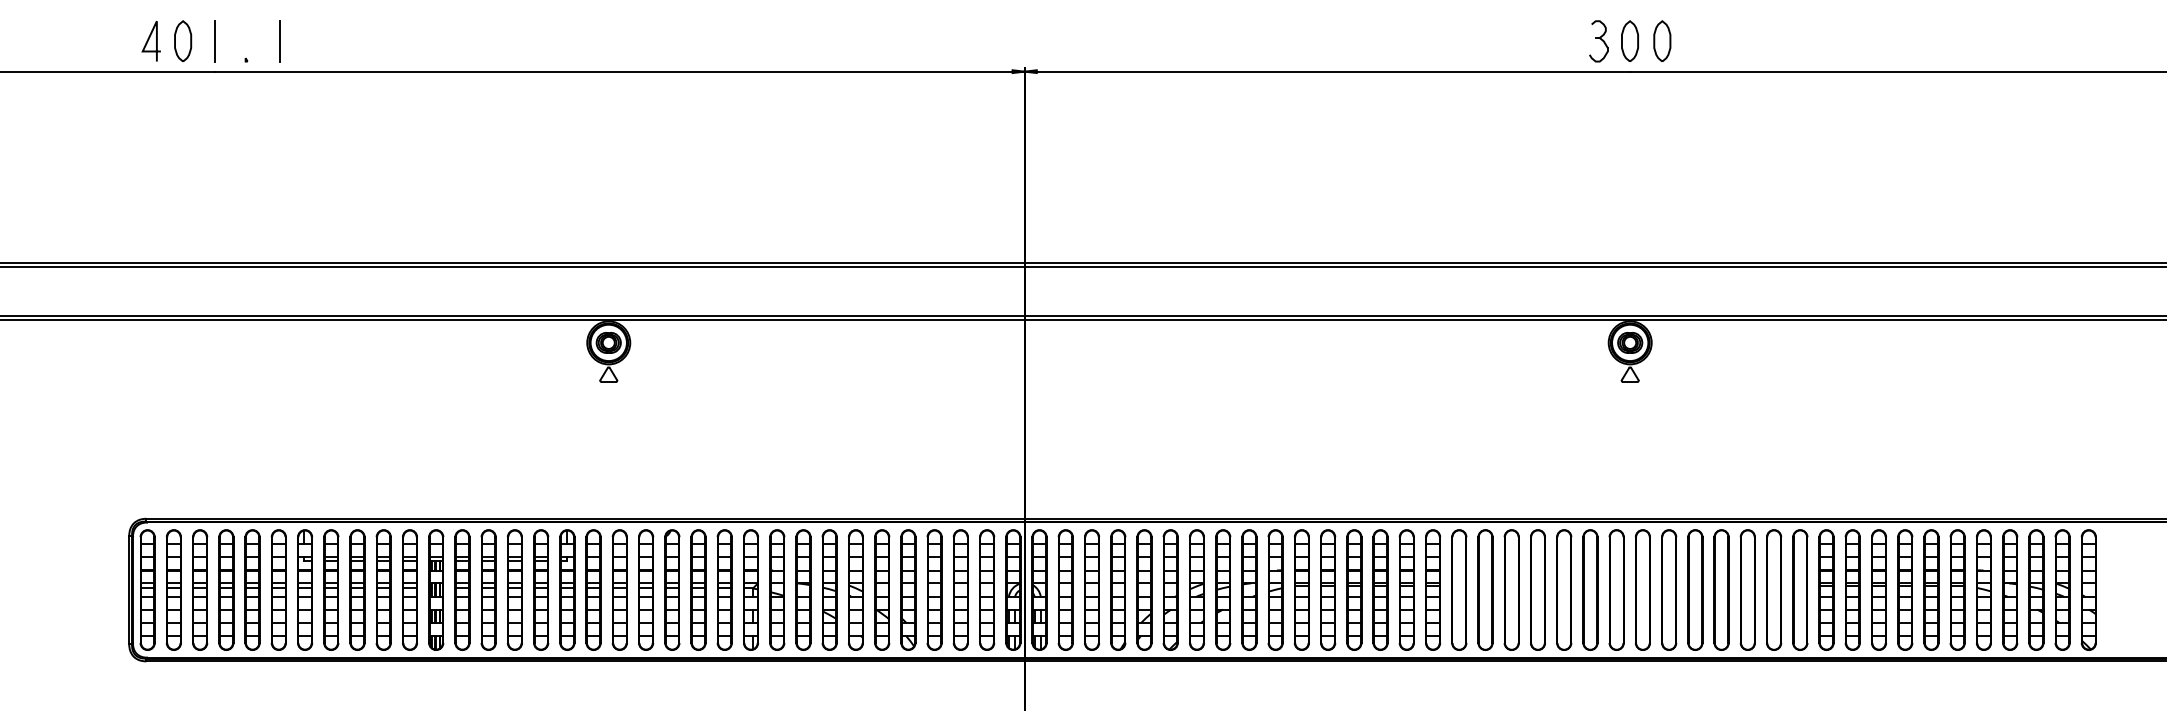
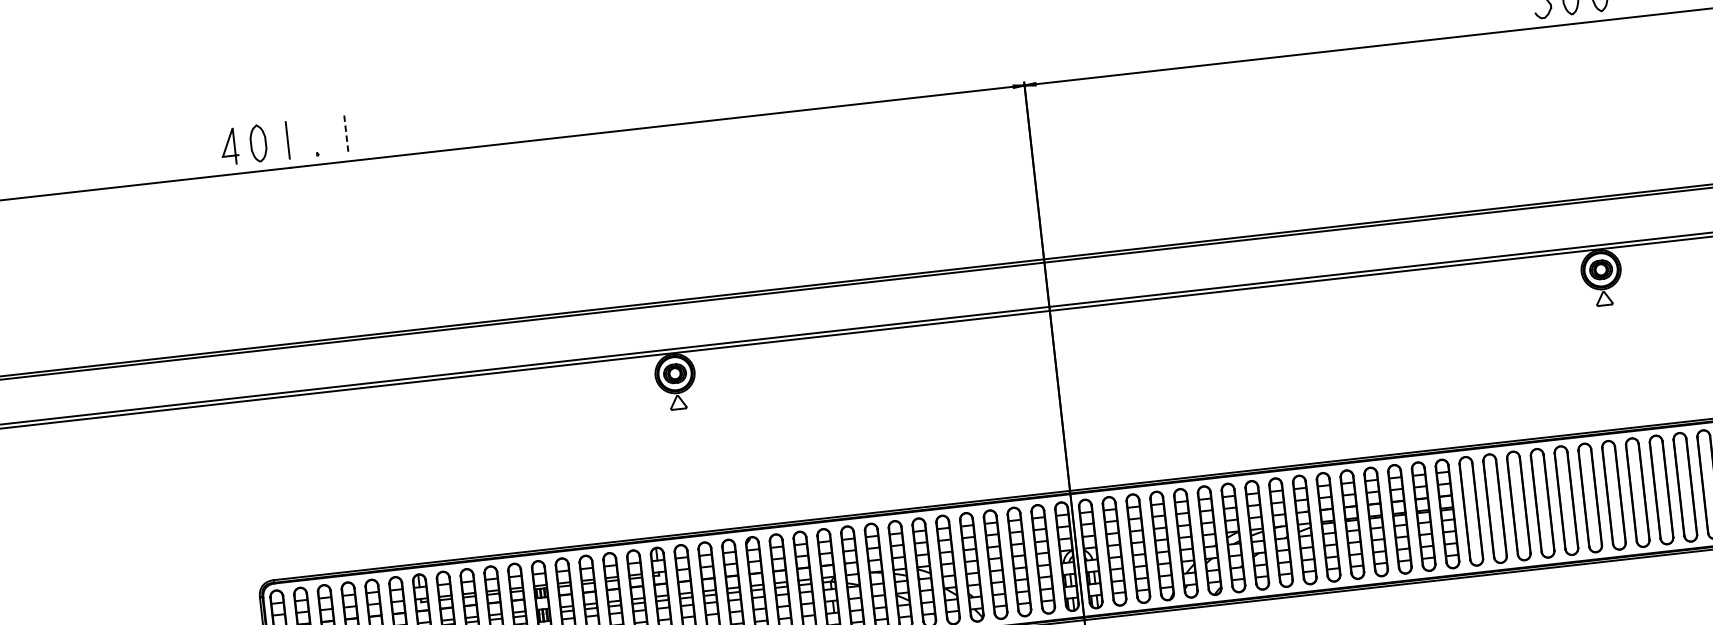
line: (279, 41) -> (345, 133), solid -> dashed

